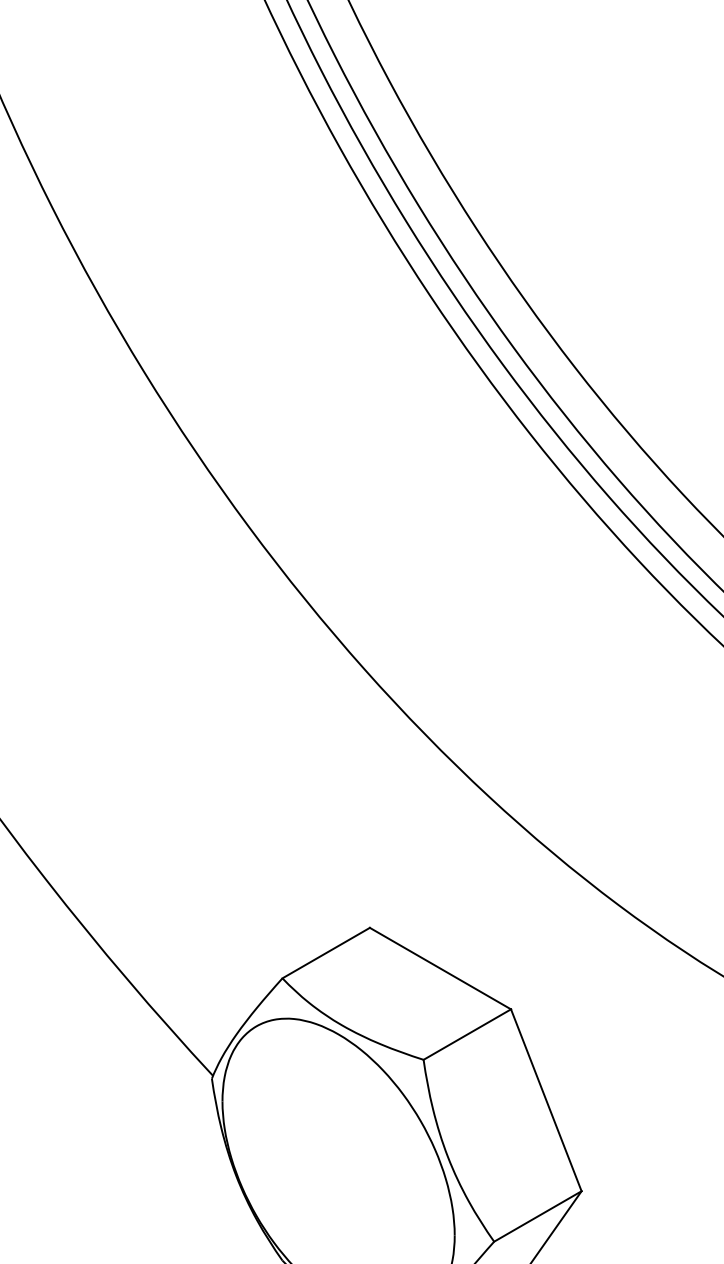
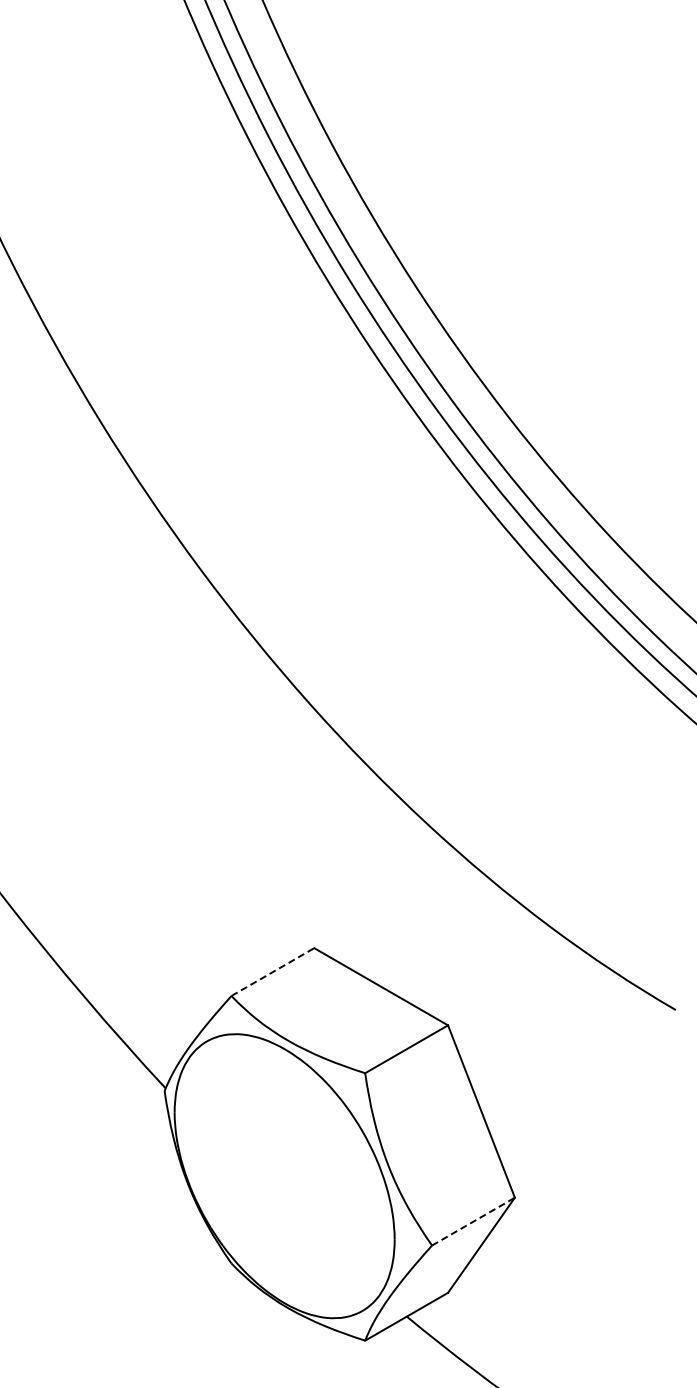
line: (325, 953) -> (272, 972), solid -> dashed
line: (537, 1216) -> (473, 1221), solid -> dashed

